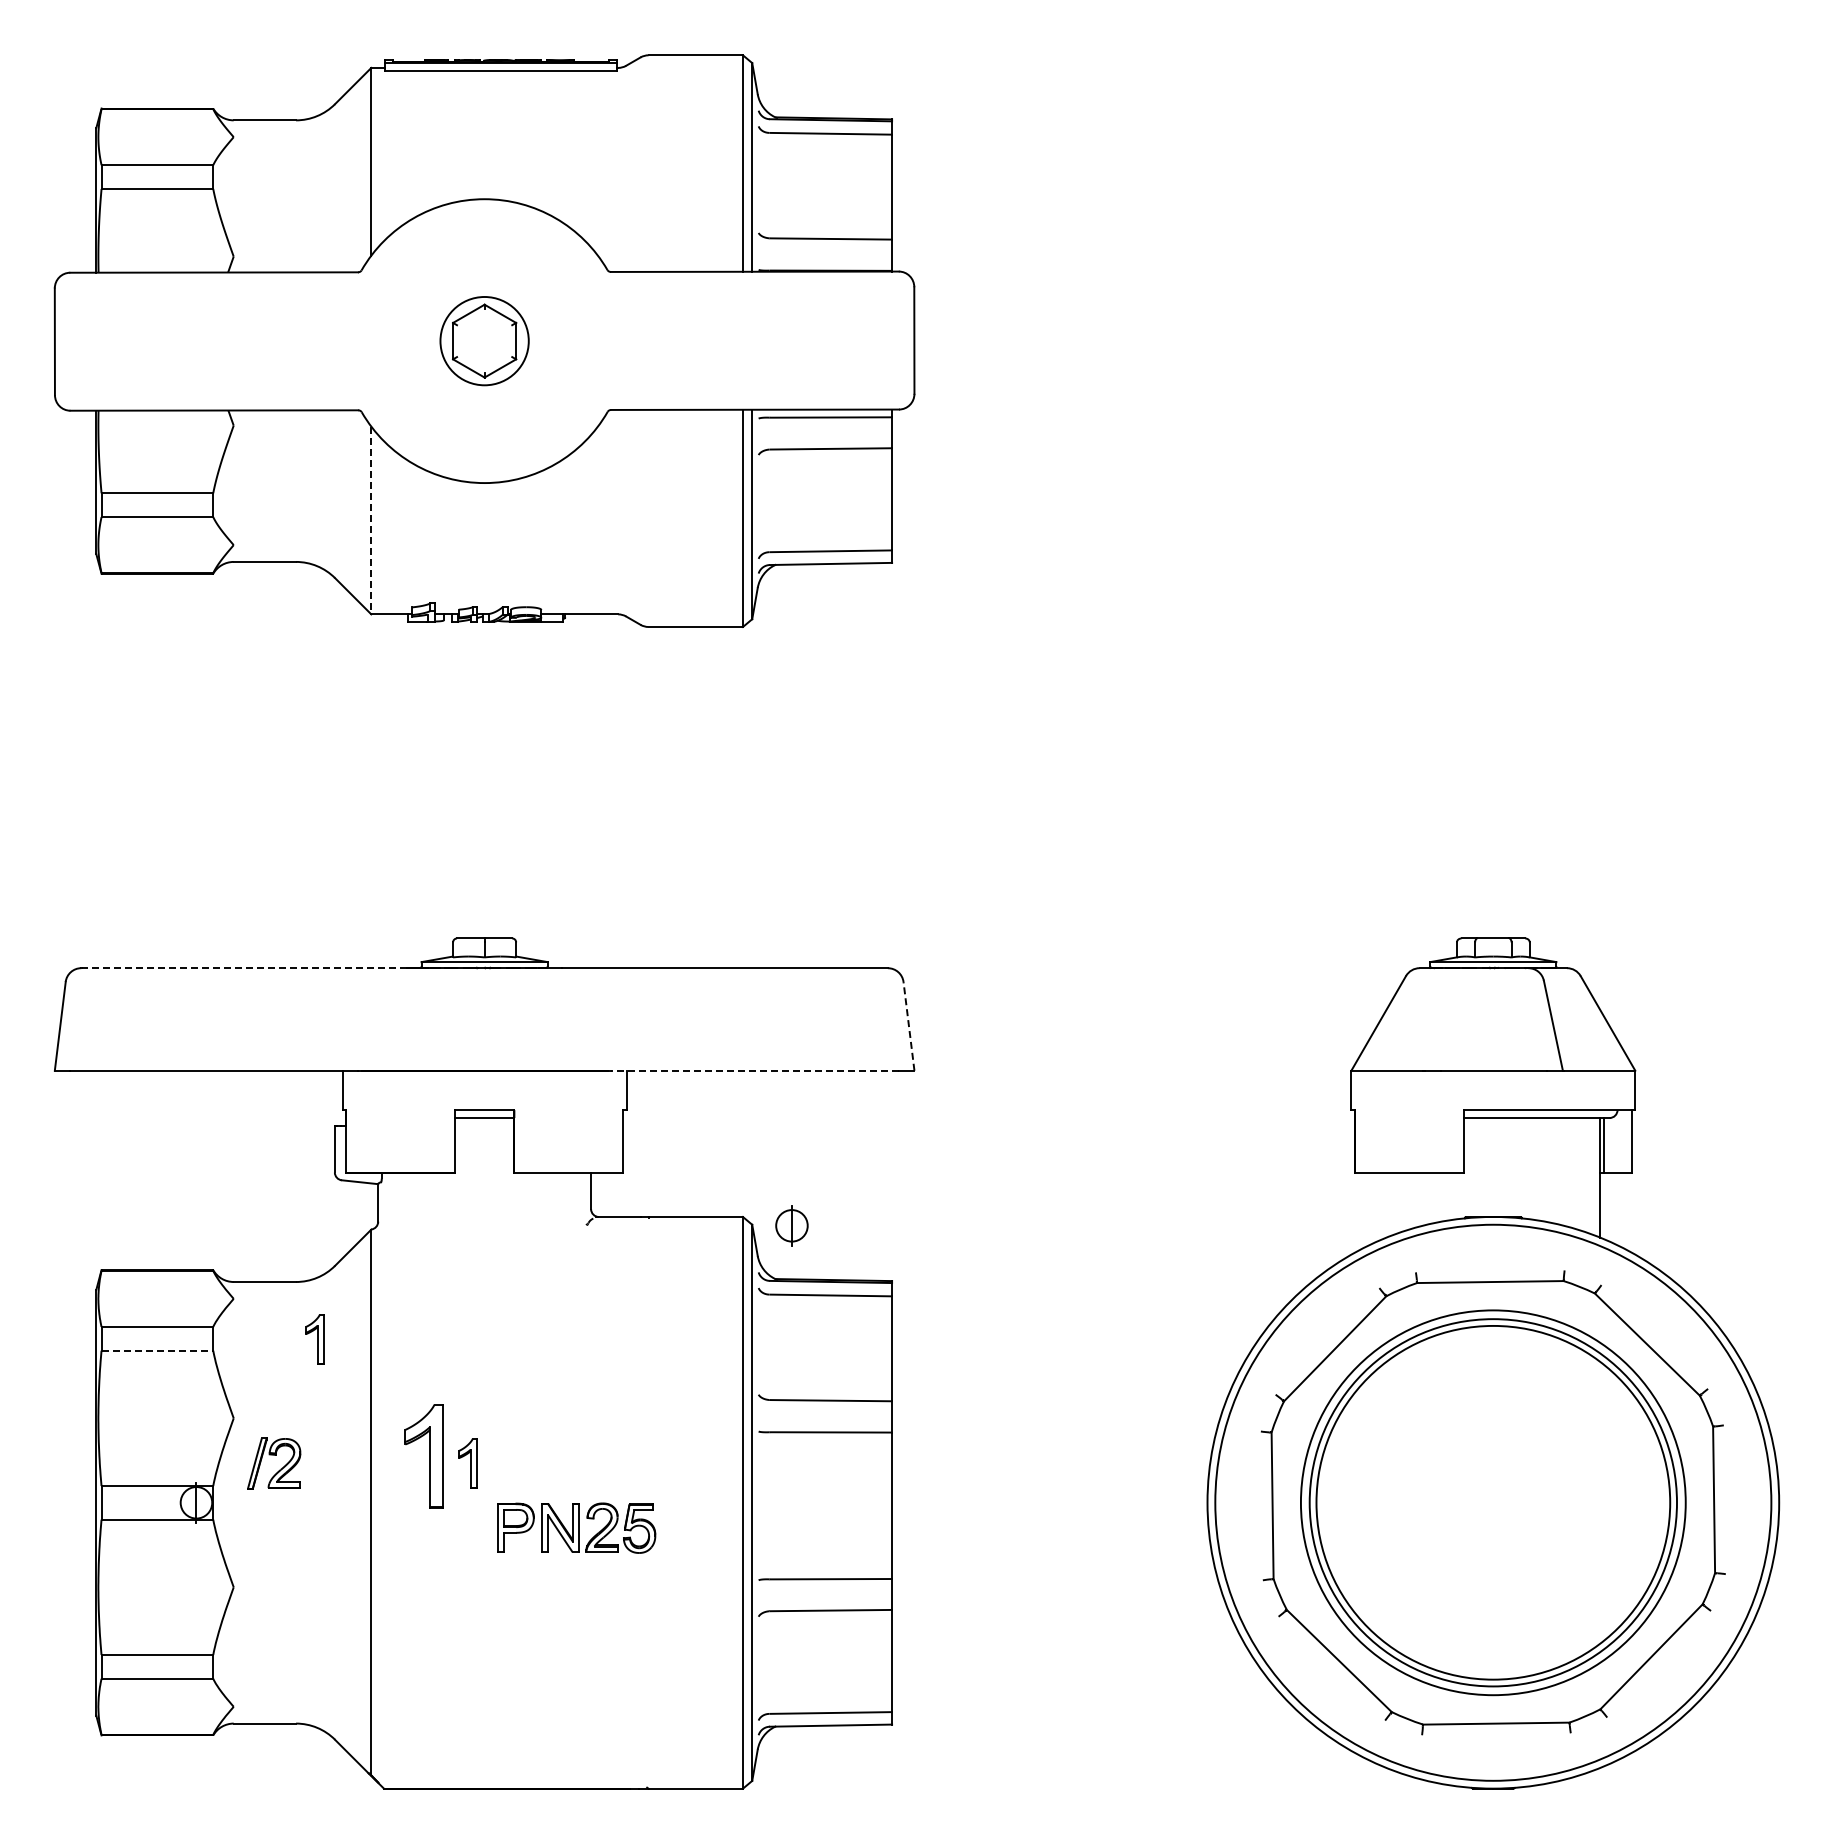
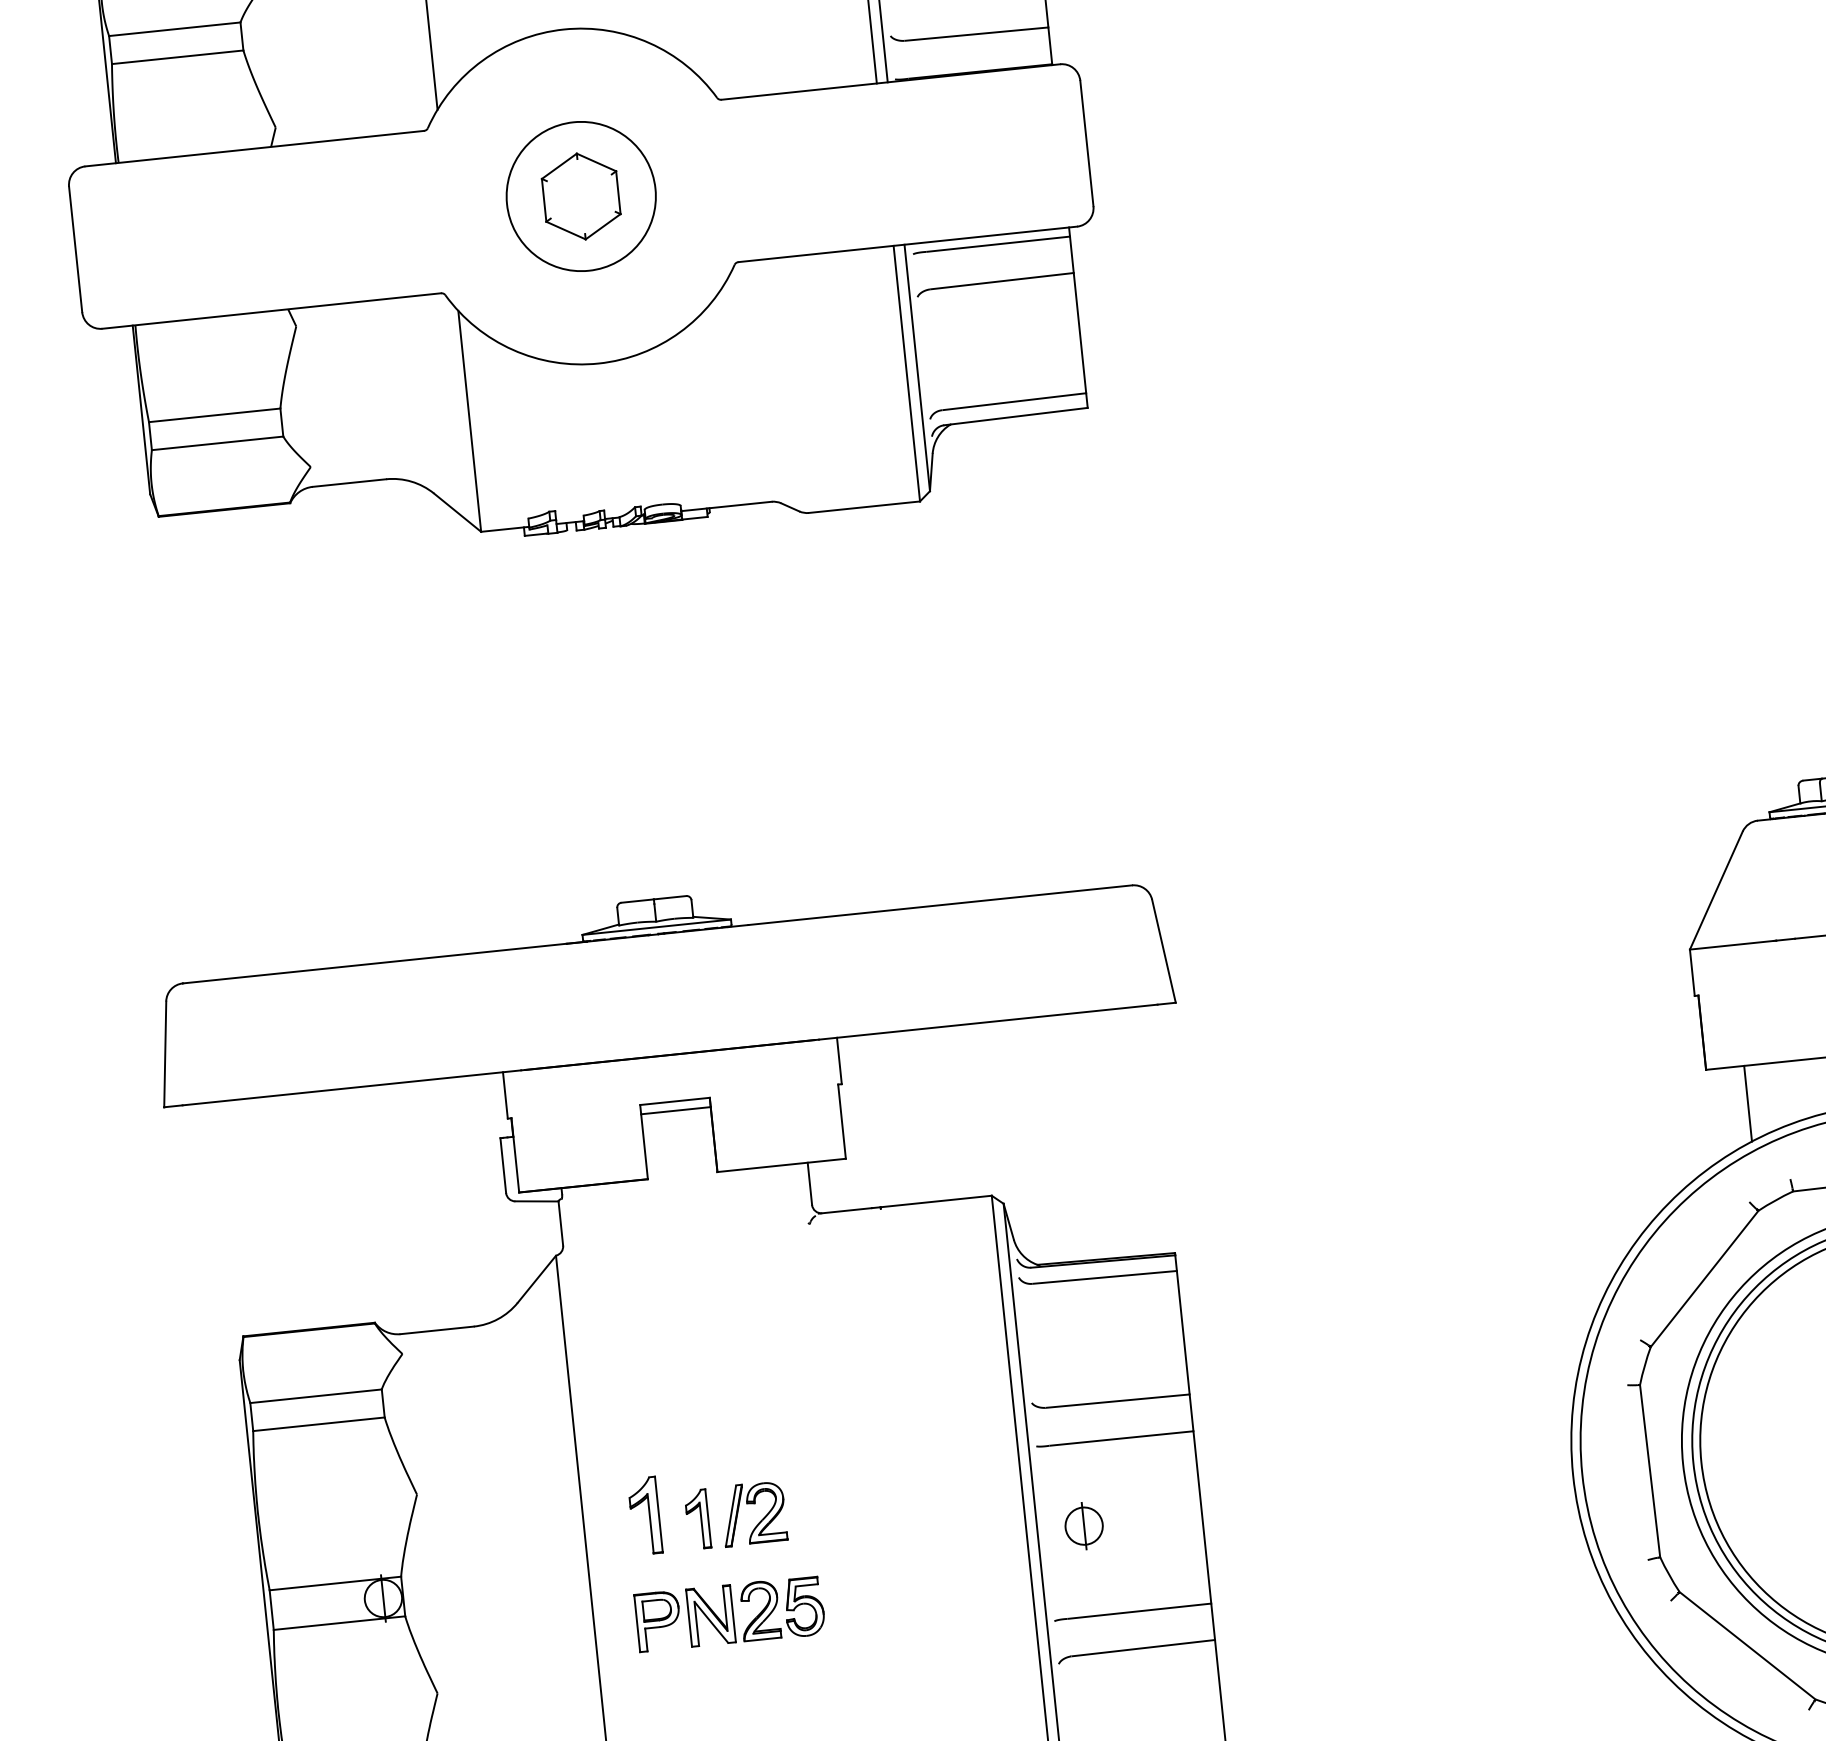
circle: (484, 341) -> (581, 196), size x1.43
line: (371, 520) -> (469, 421), dashed -> solid
line: (244, 968) -> (374, 963), dashed -> solid
line: (909, 1026) -> (1164, 951), dashed -> solid
line: (755, 1070) -> (988, 1021), dashed -> solid
line: (1386, 1205) -> (1747, 1103), added
part: (791, 1225) -> (1083, 1525), moved
part: (314, 1339) -> (502, 1392), removed
line: (157, 1350) -> (319, 1424), dashed -> solid
part: (423, 1455) -> (644, 1515), size x0.62
part: (280, 1468) -> (761, 1518), moved
part: (576, 1527) -> (729, 1613), moved

